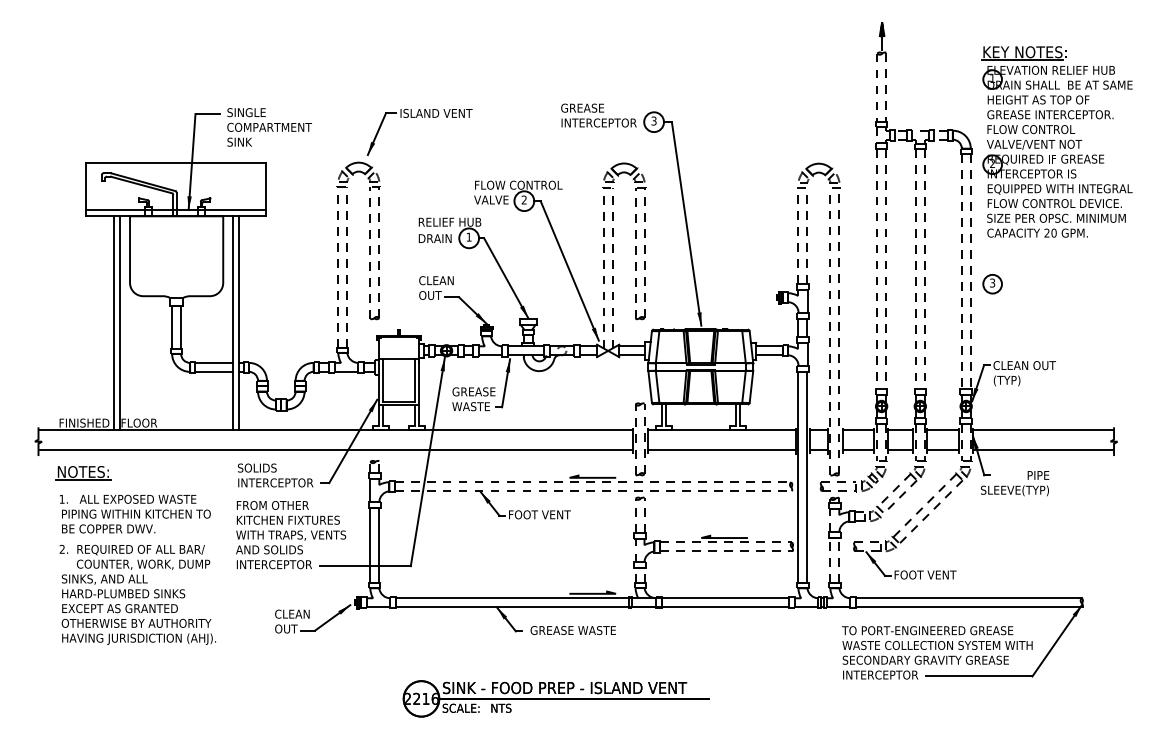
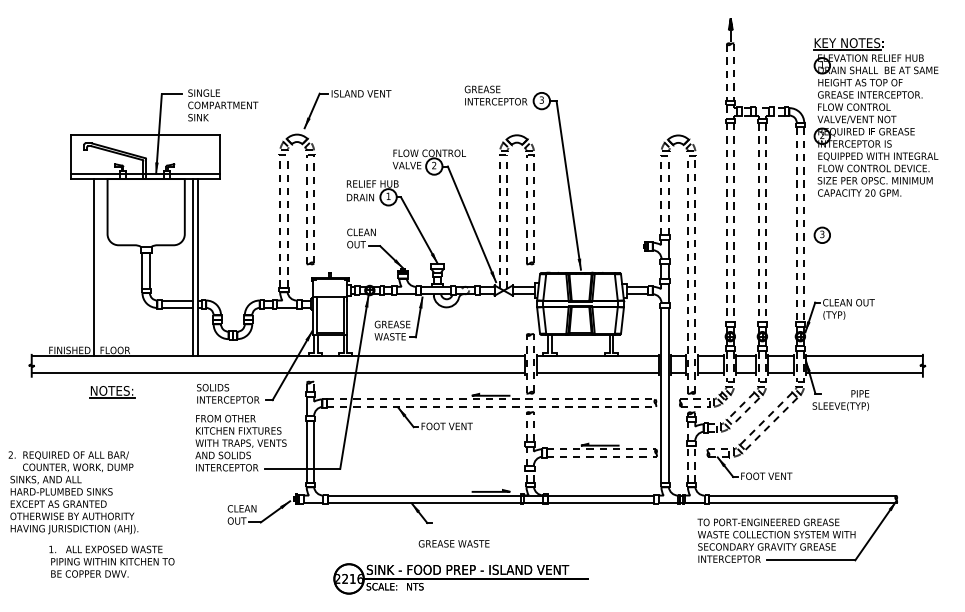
line: (120, 323) -> (99, 267), removed
part: (83, 473) -> (112, 392), moved
text: (135, 513) -> (112, 561), moved
text: (137, 594) -> (73, 492), moved
text: (572, 630) -> (453, 543), moved

